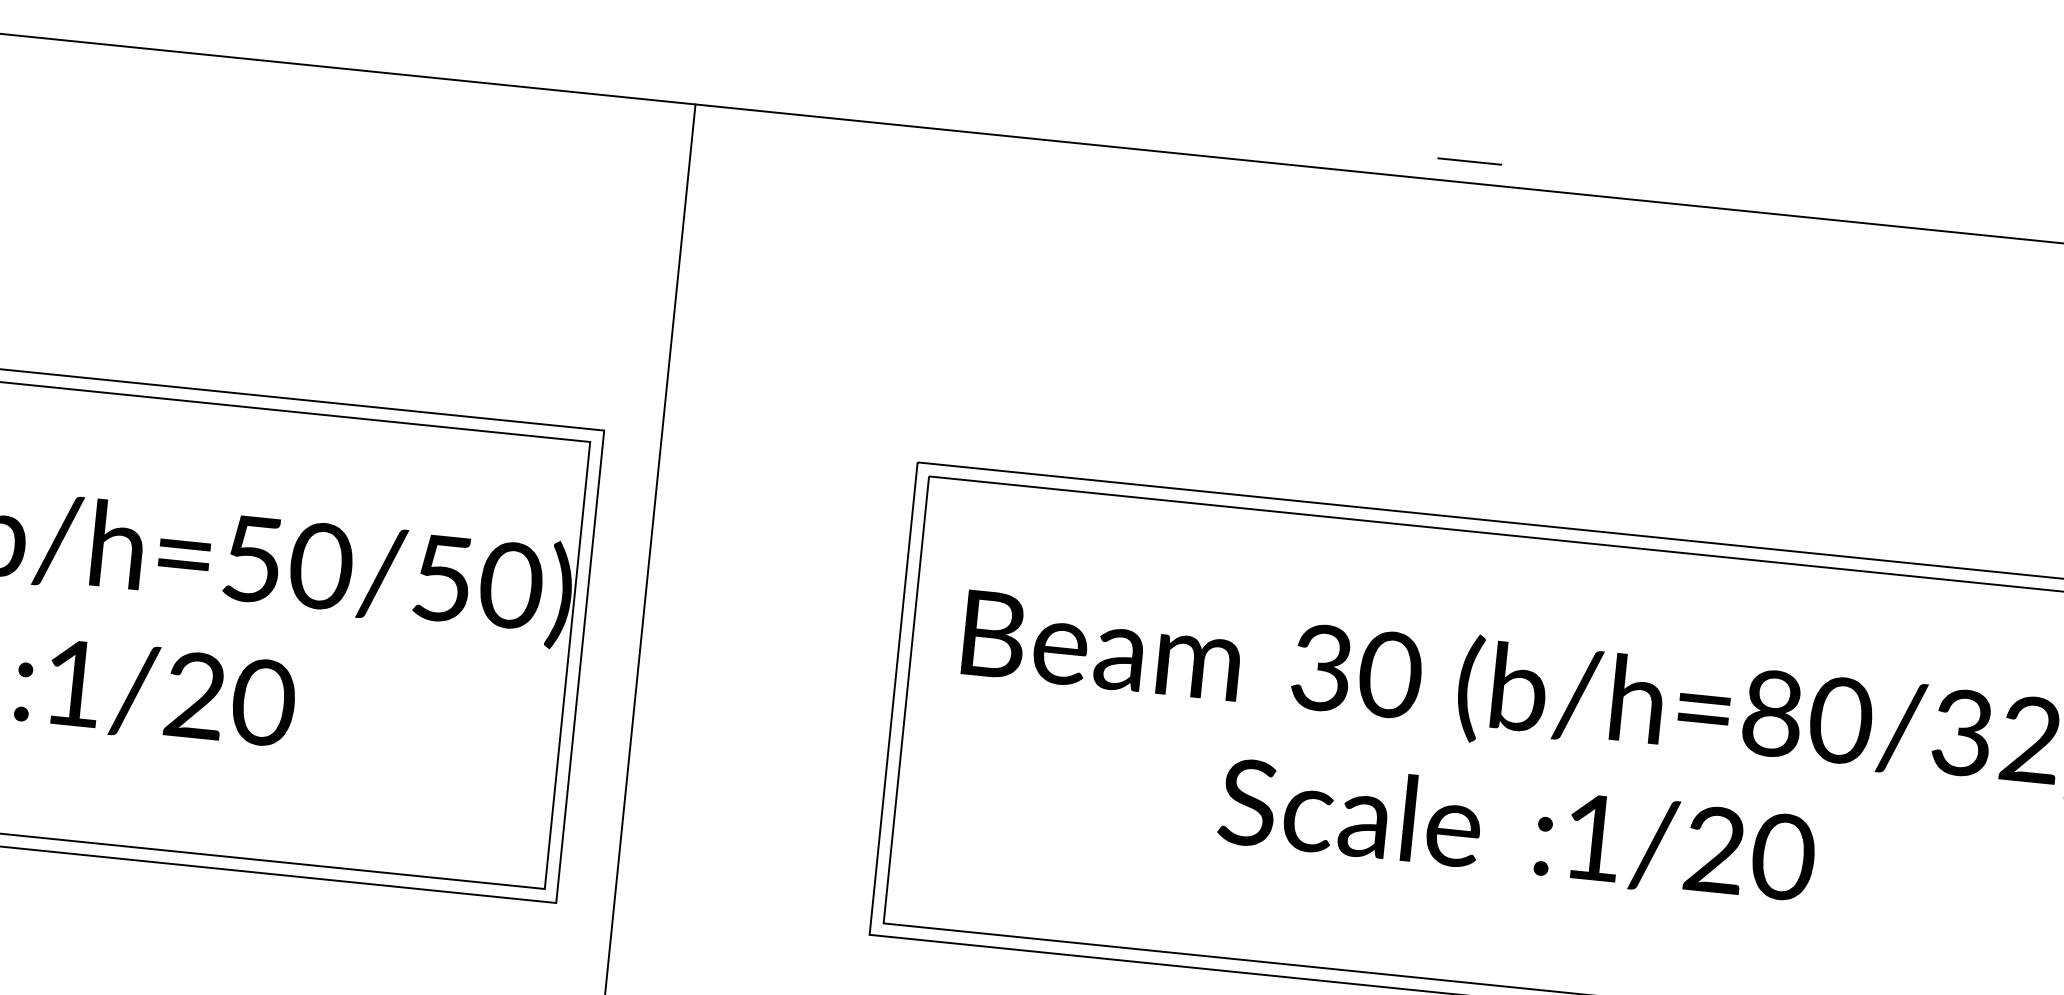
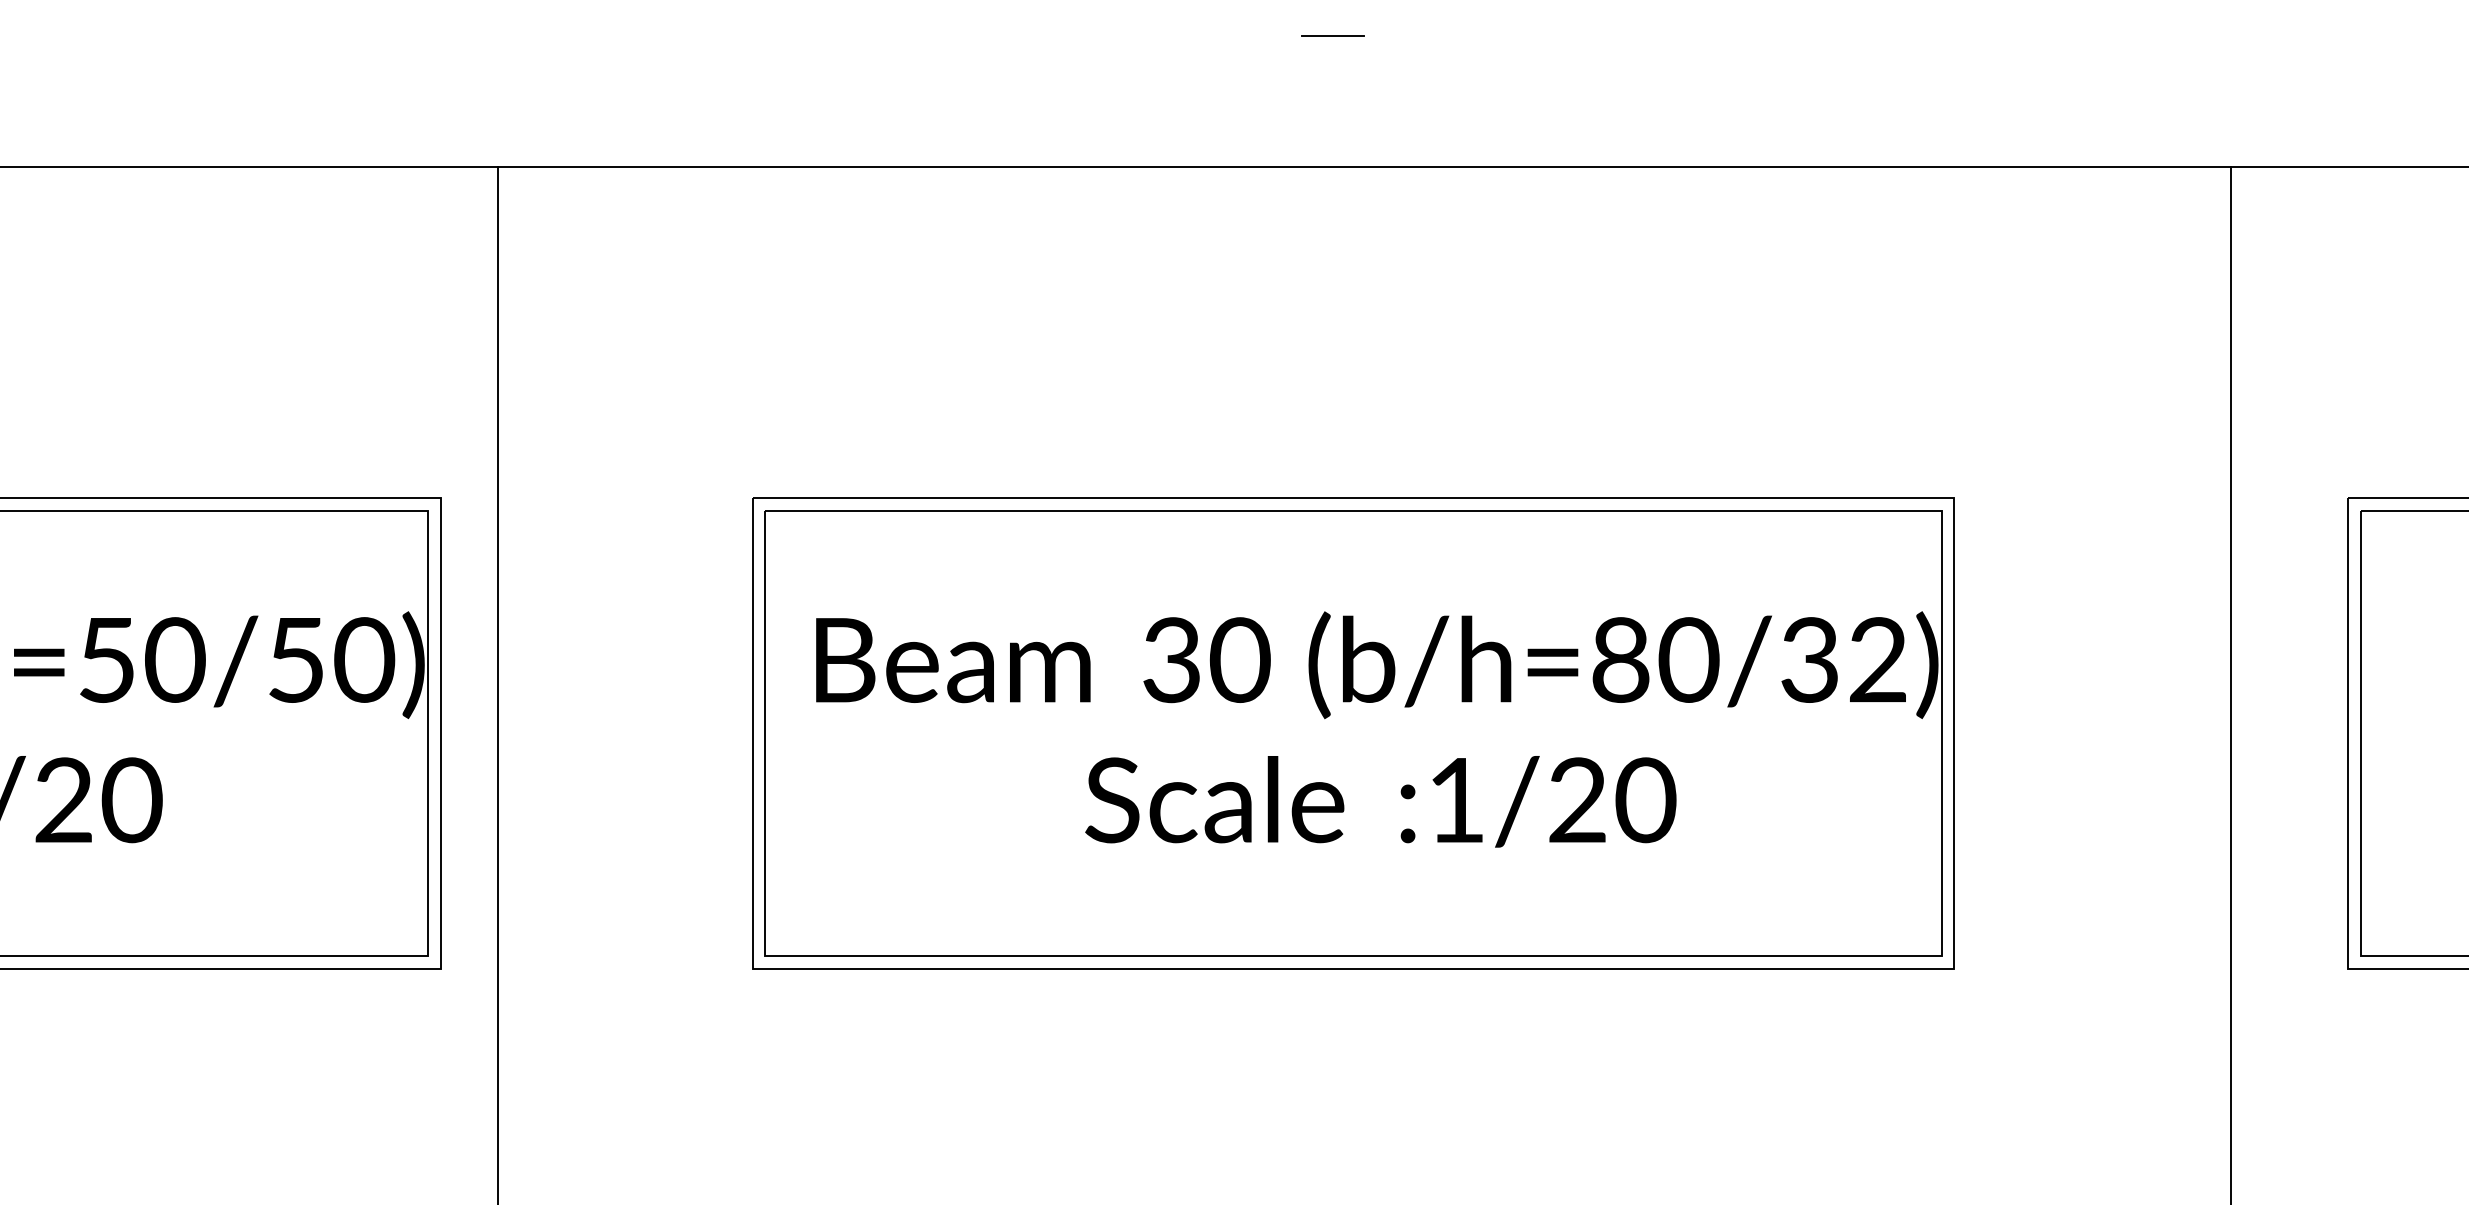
line: (1469, 160) -> (1332, 35), moved

